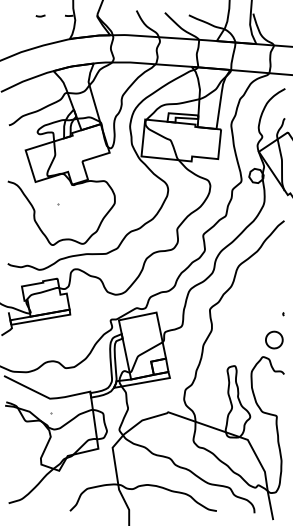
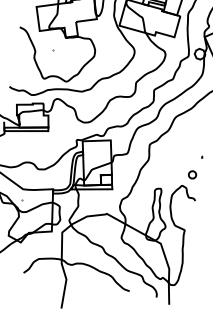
part: (274, 339) -> (192, 174), size x0.6

